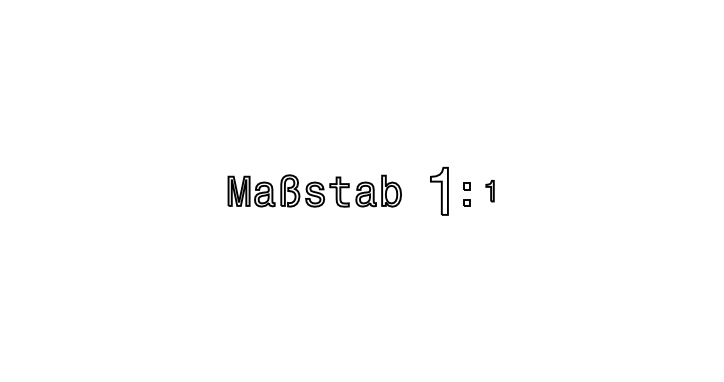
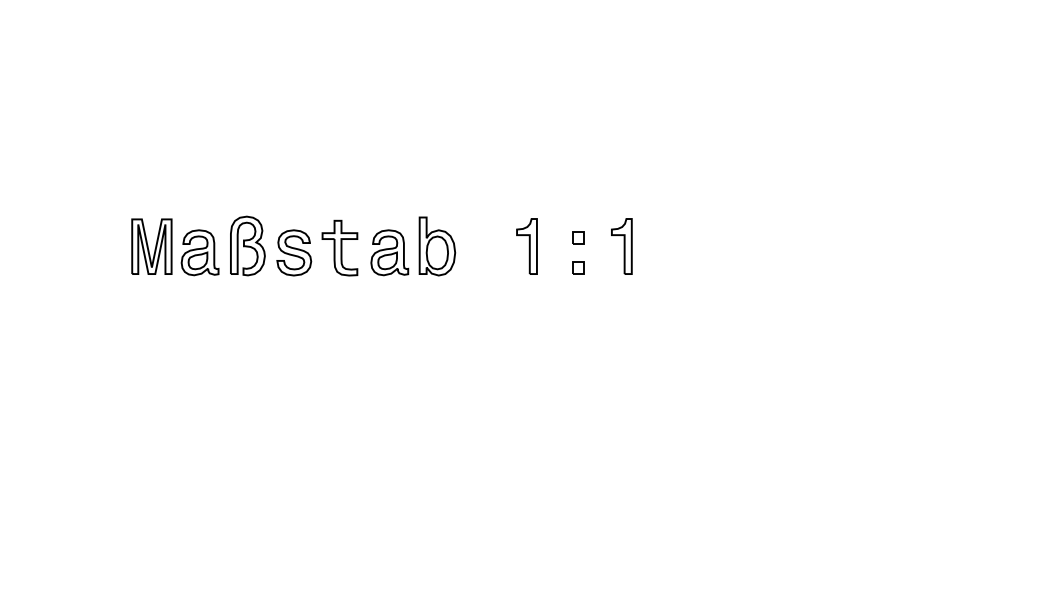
part: (439, 190) -> (527, 245), size x0.62
part: (489, 190) -> (620, 245), size x1.43

